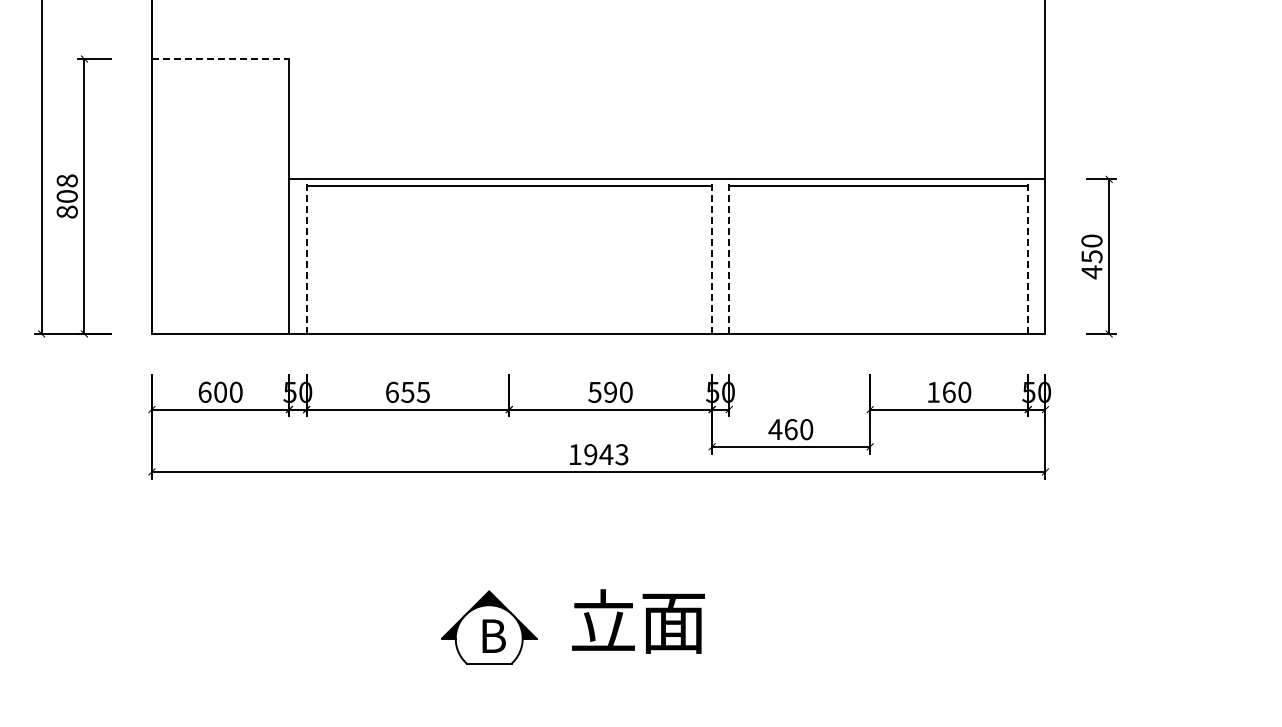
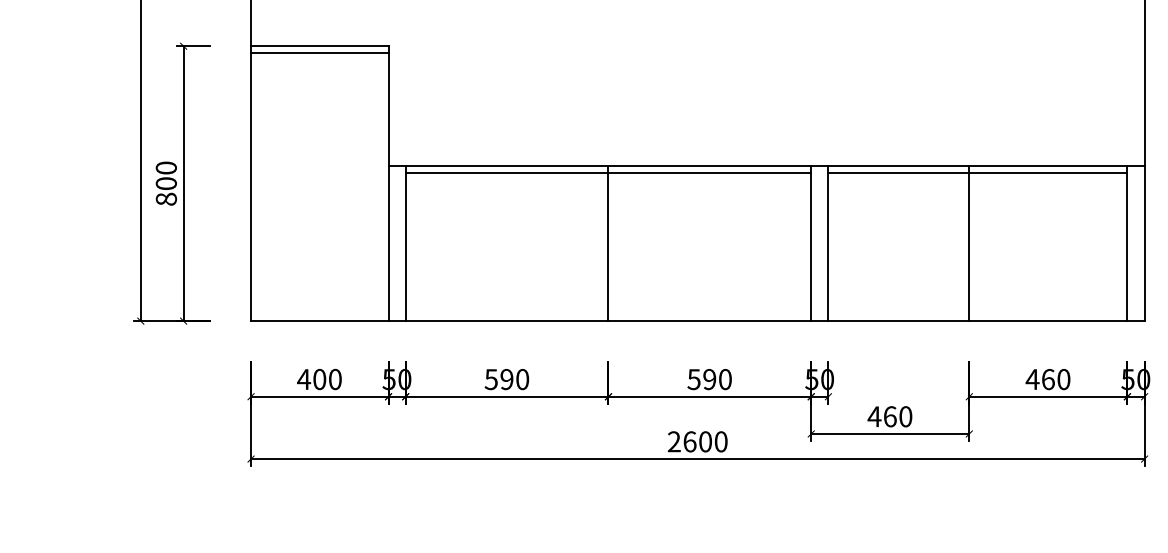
line: (220, 59) -> (319, 46), dashed -> solid
line: (220, 65) -> (319, 52), added
text: (67, 180) -> (166, 167), 808 -> 800
line: (306, 256) -> (405, 243), dashed -> solid
line: (509, 256) -> (608, 243), added
line: (712, 256) -> (811, 243), dashed -> solid
line: (729, 256) -> (828, 243), dashed -> solid
line: (870, 256) -> (969, 243), added
line: (1028, 256) -> (1127, 243), dashed -> solid
text: (204, 391) -> (303, 378), 600 -> 400
text: (407, 391) -> (506, 378), 655 -> 590
text: (933, 392) -> (1032, 379), 160 -> 460
text: (598, 454) -> (697, 441), 1943 -> 2600

